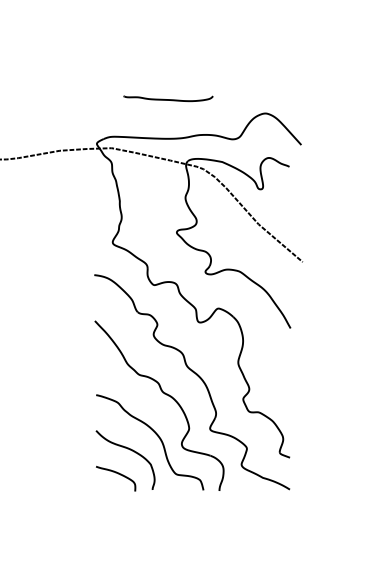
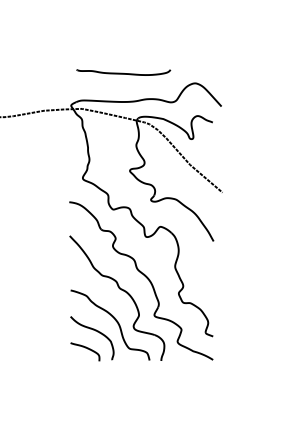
part: (168, 98) -> (123, 72), size x1.43

